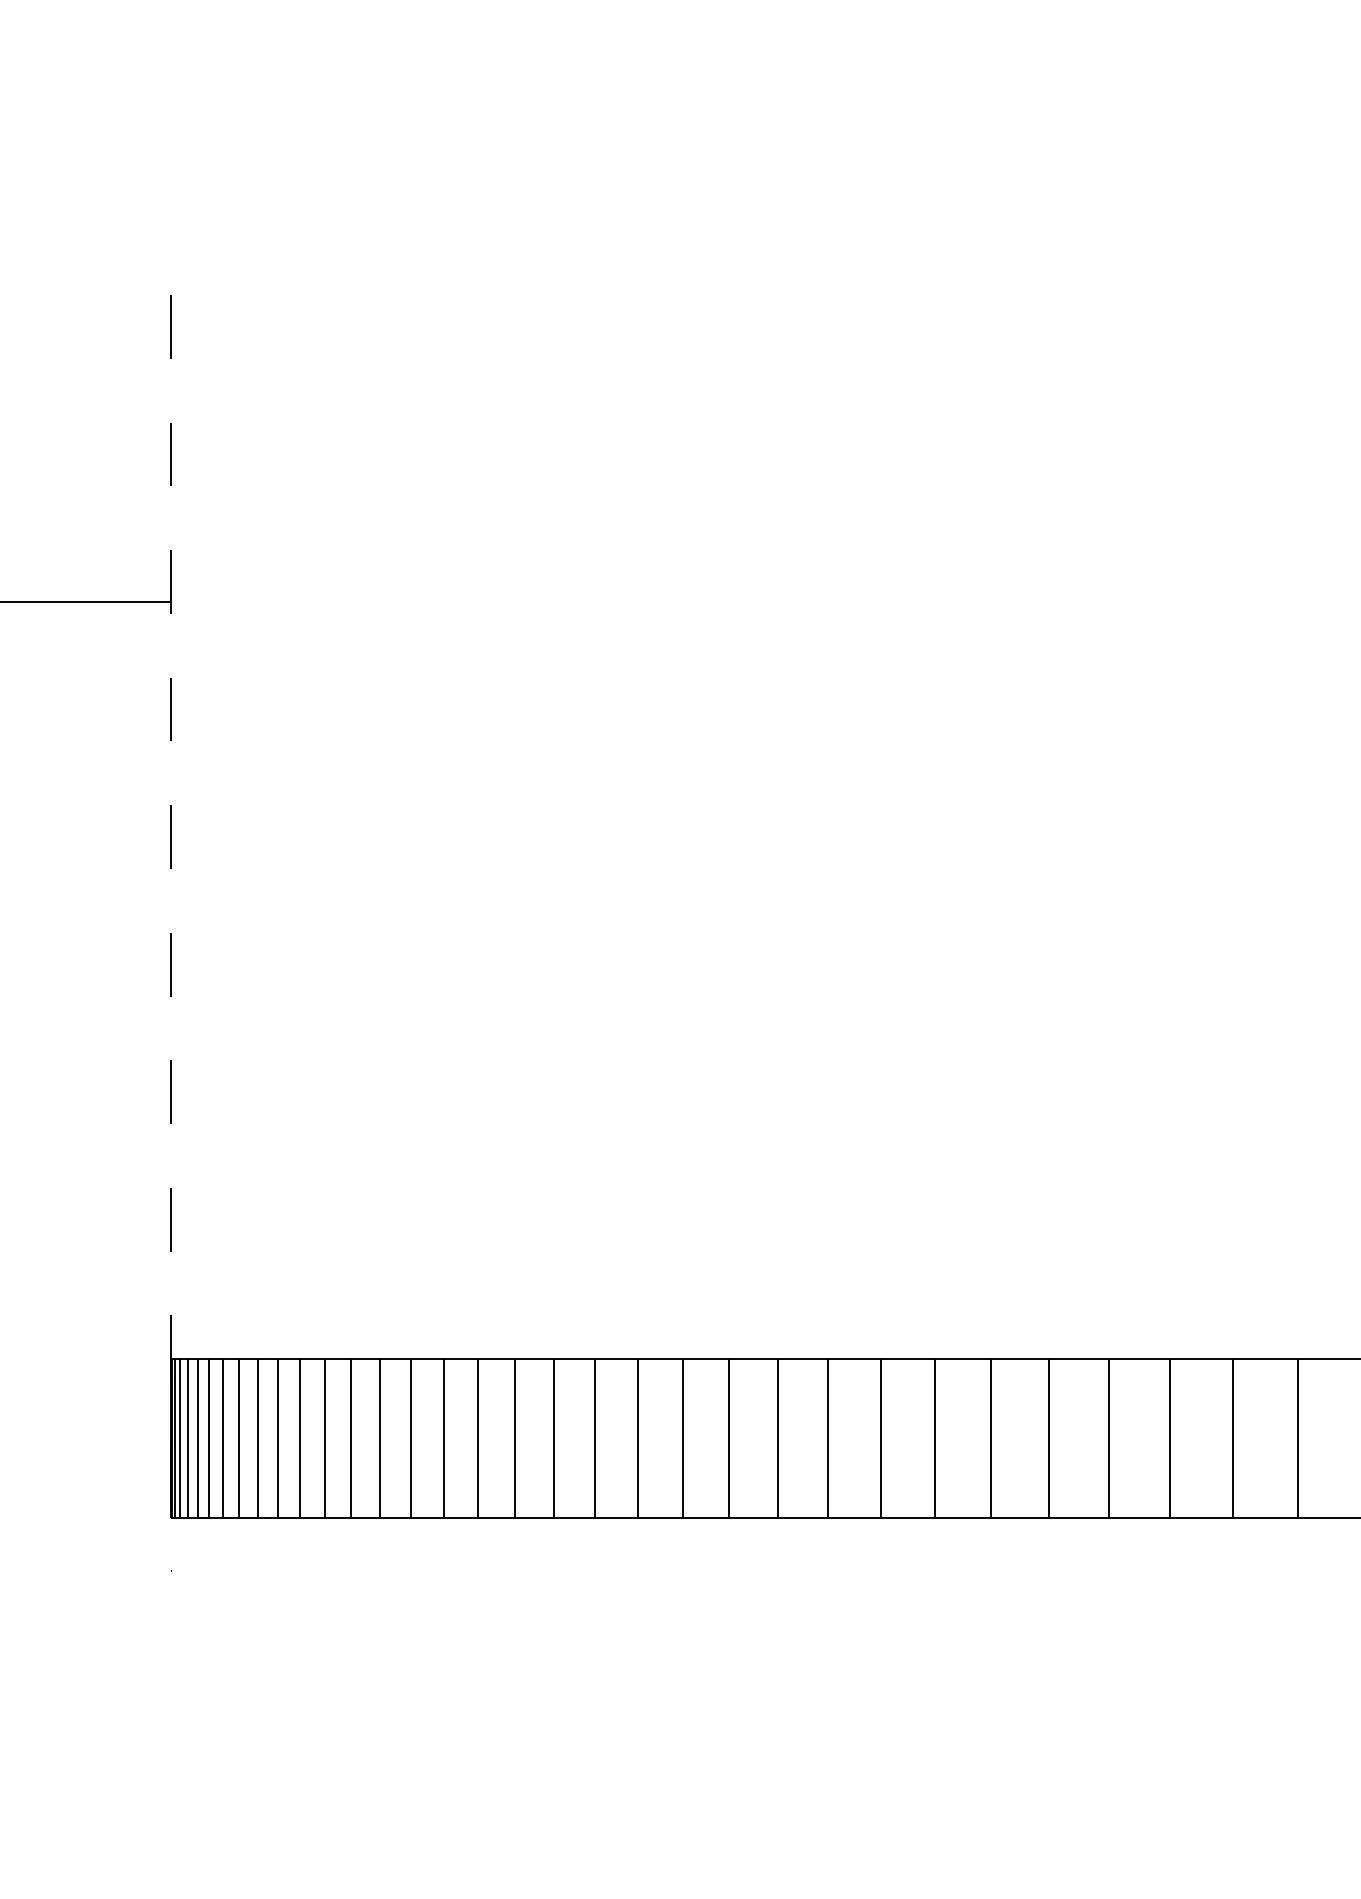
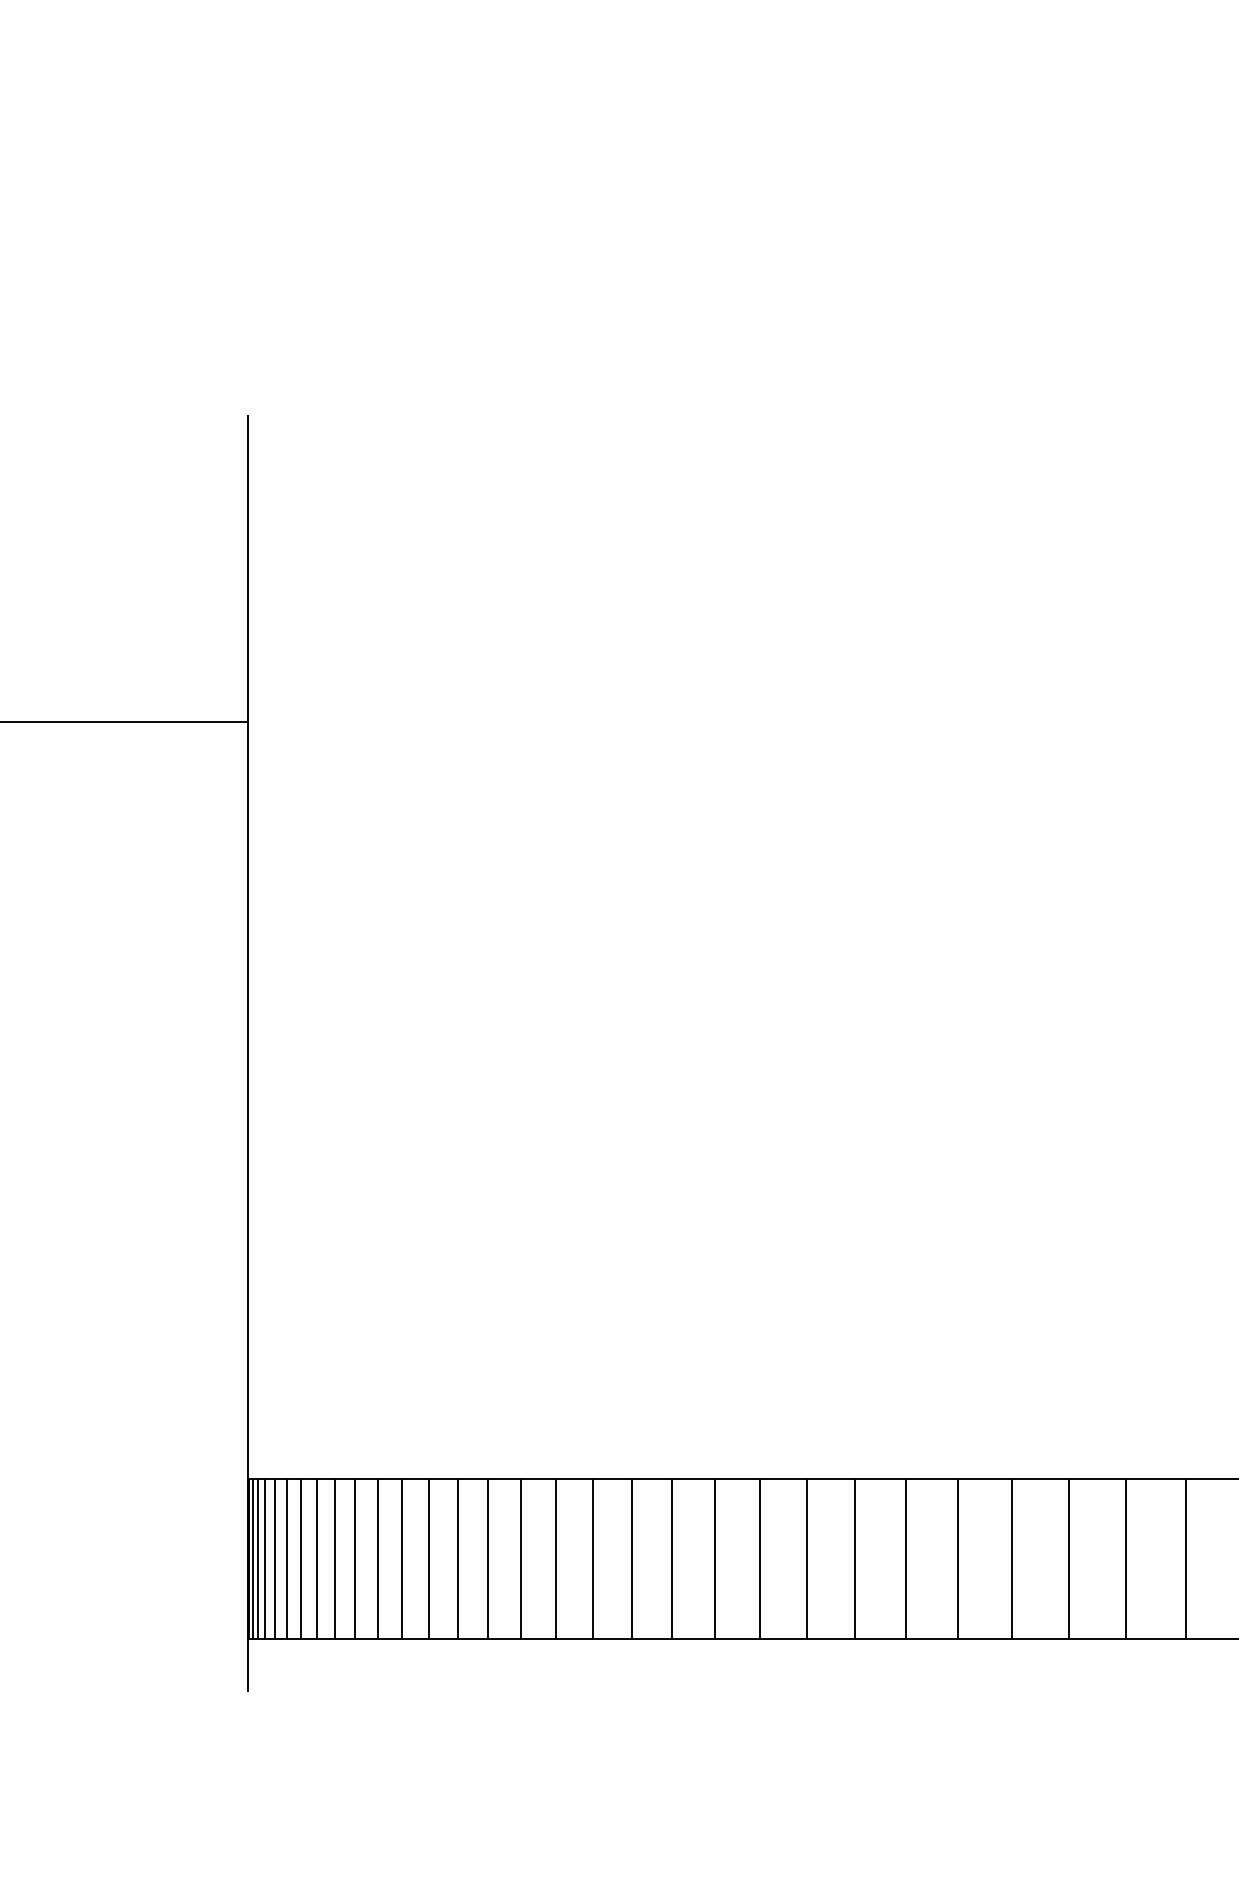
line: (170, 933) -> (248, 1053), dashed -> solid

